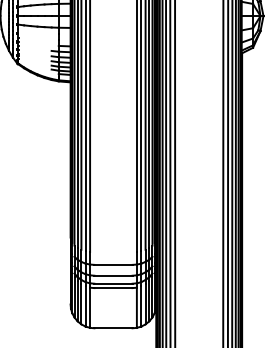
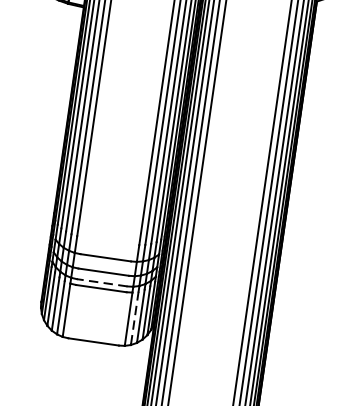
line: (113, 283) -> (102, 282), solid -> dashed
line: (141, 306) -> (135, 318), solid -> dashed

